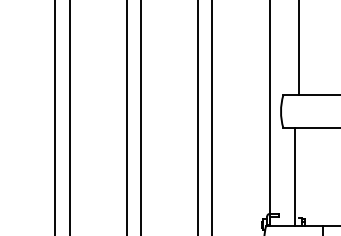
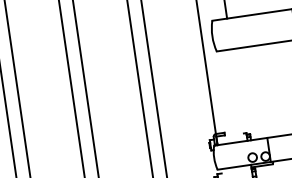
line: (295, 176) -> (234, 95), removed

